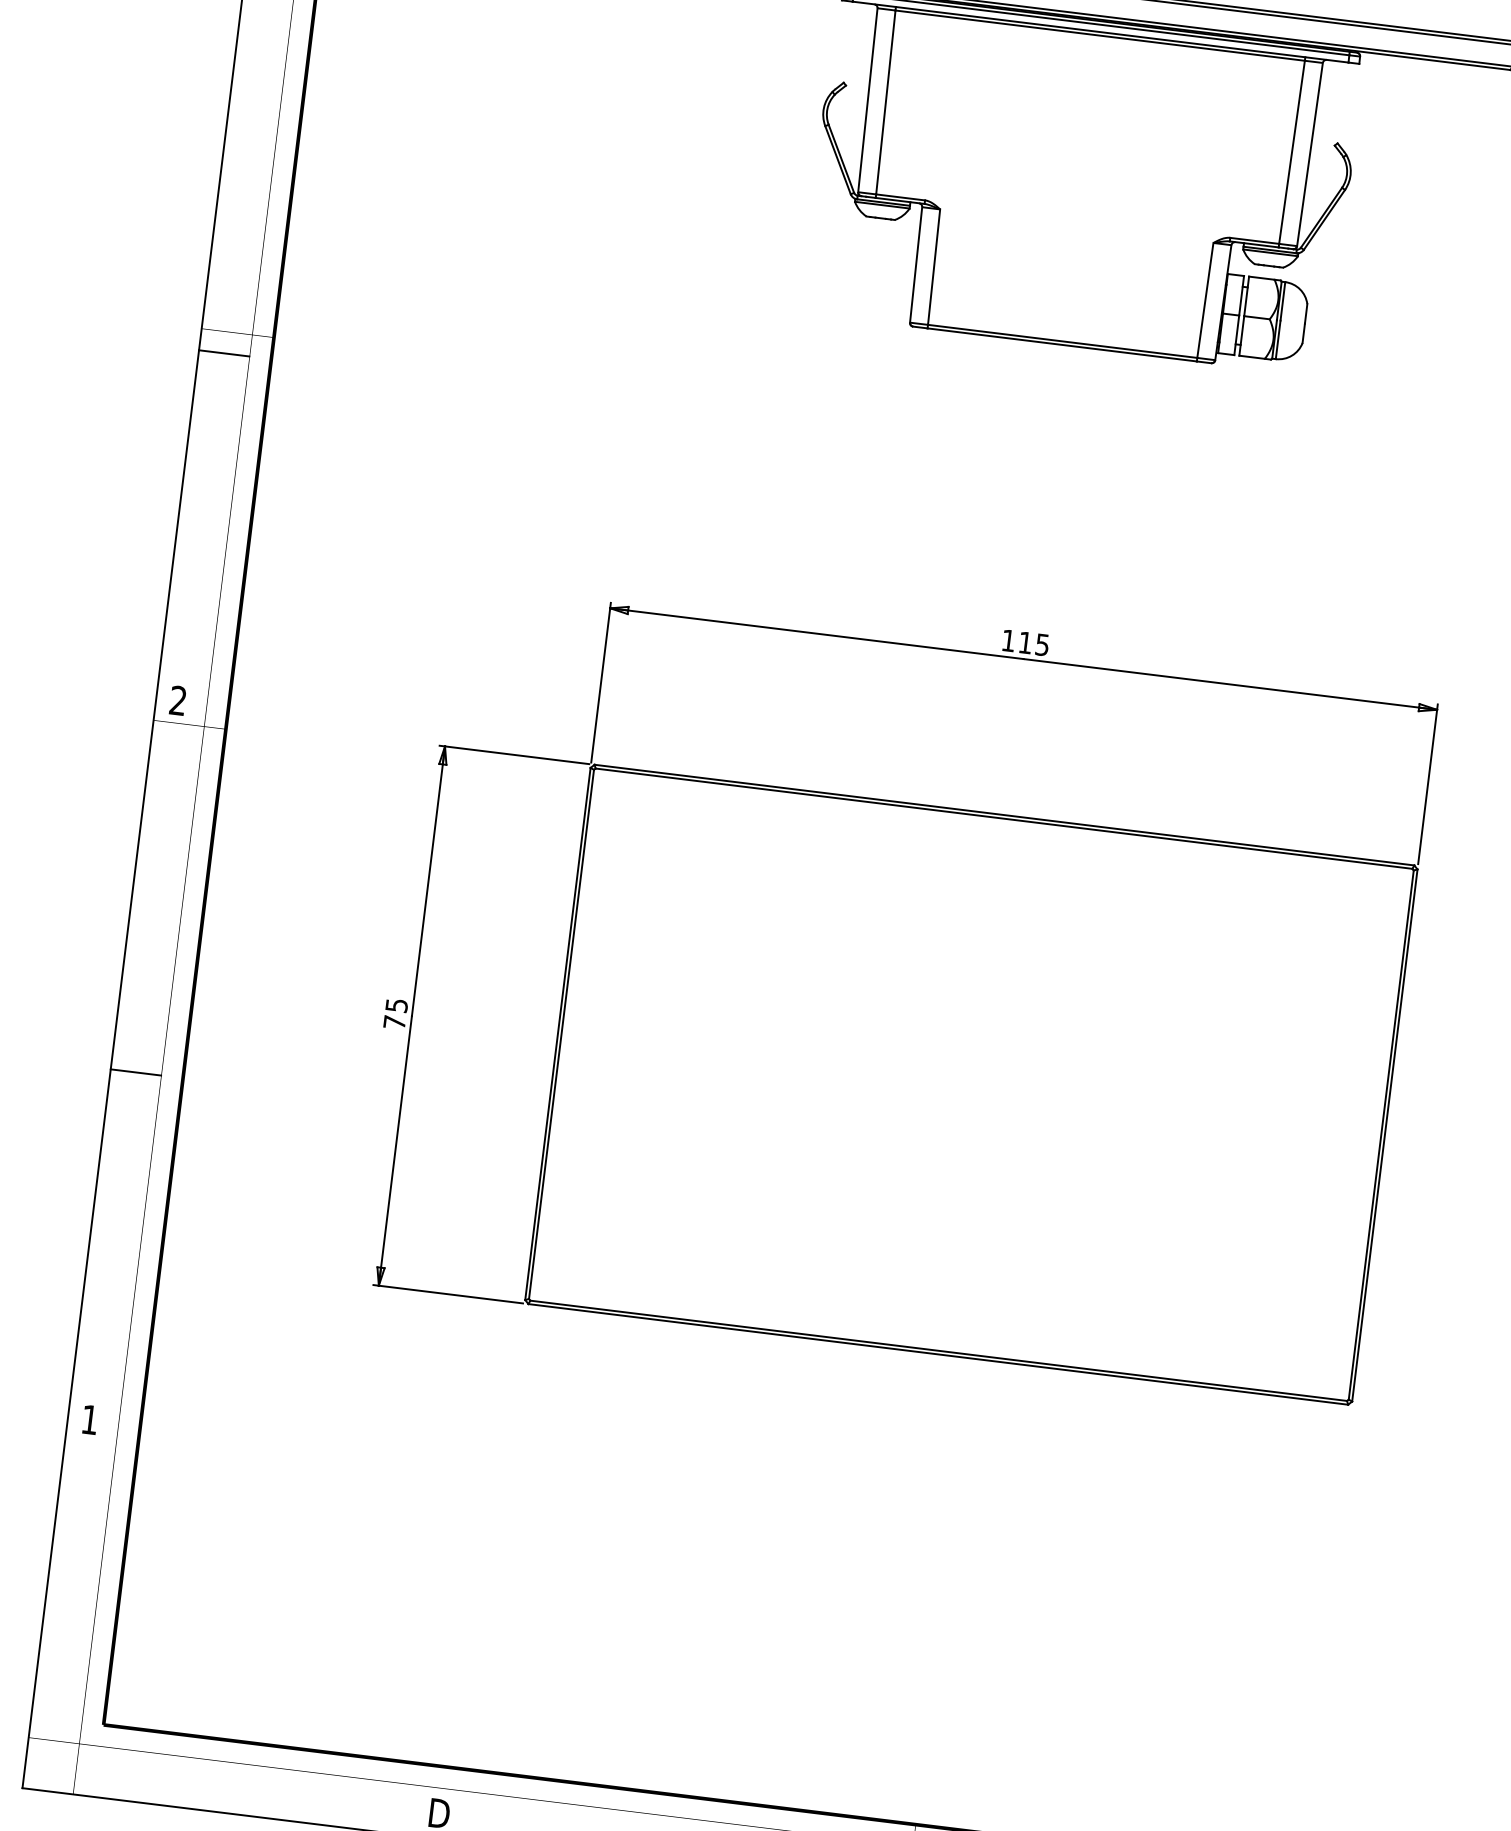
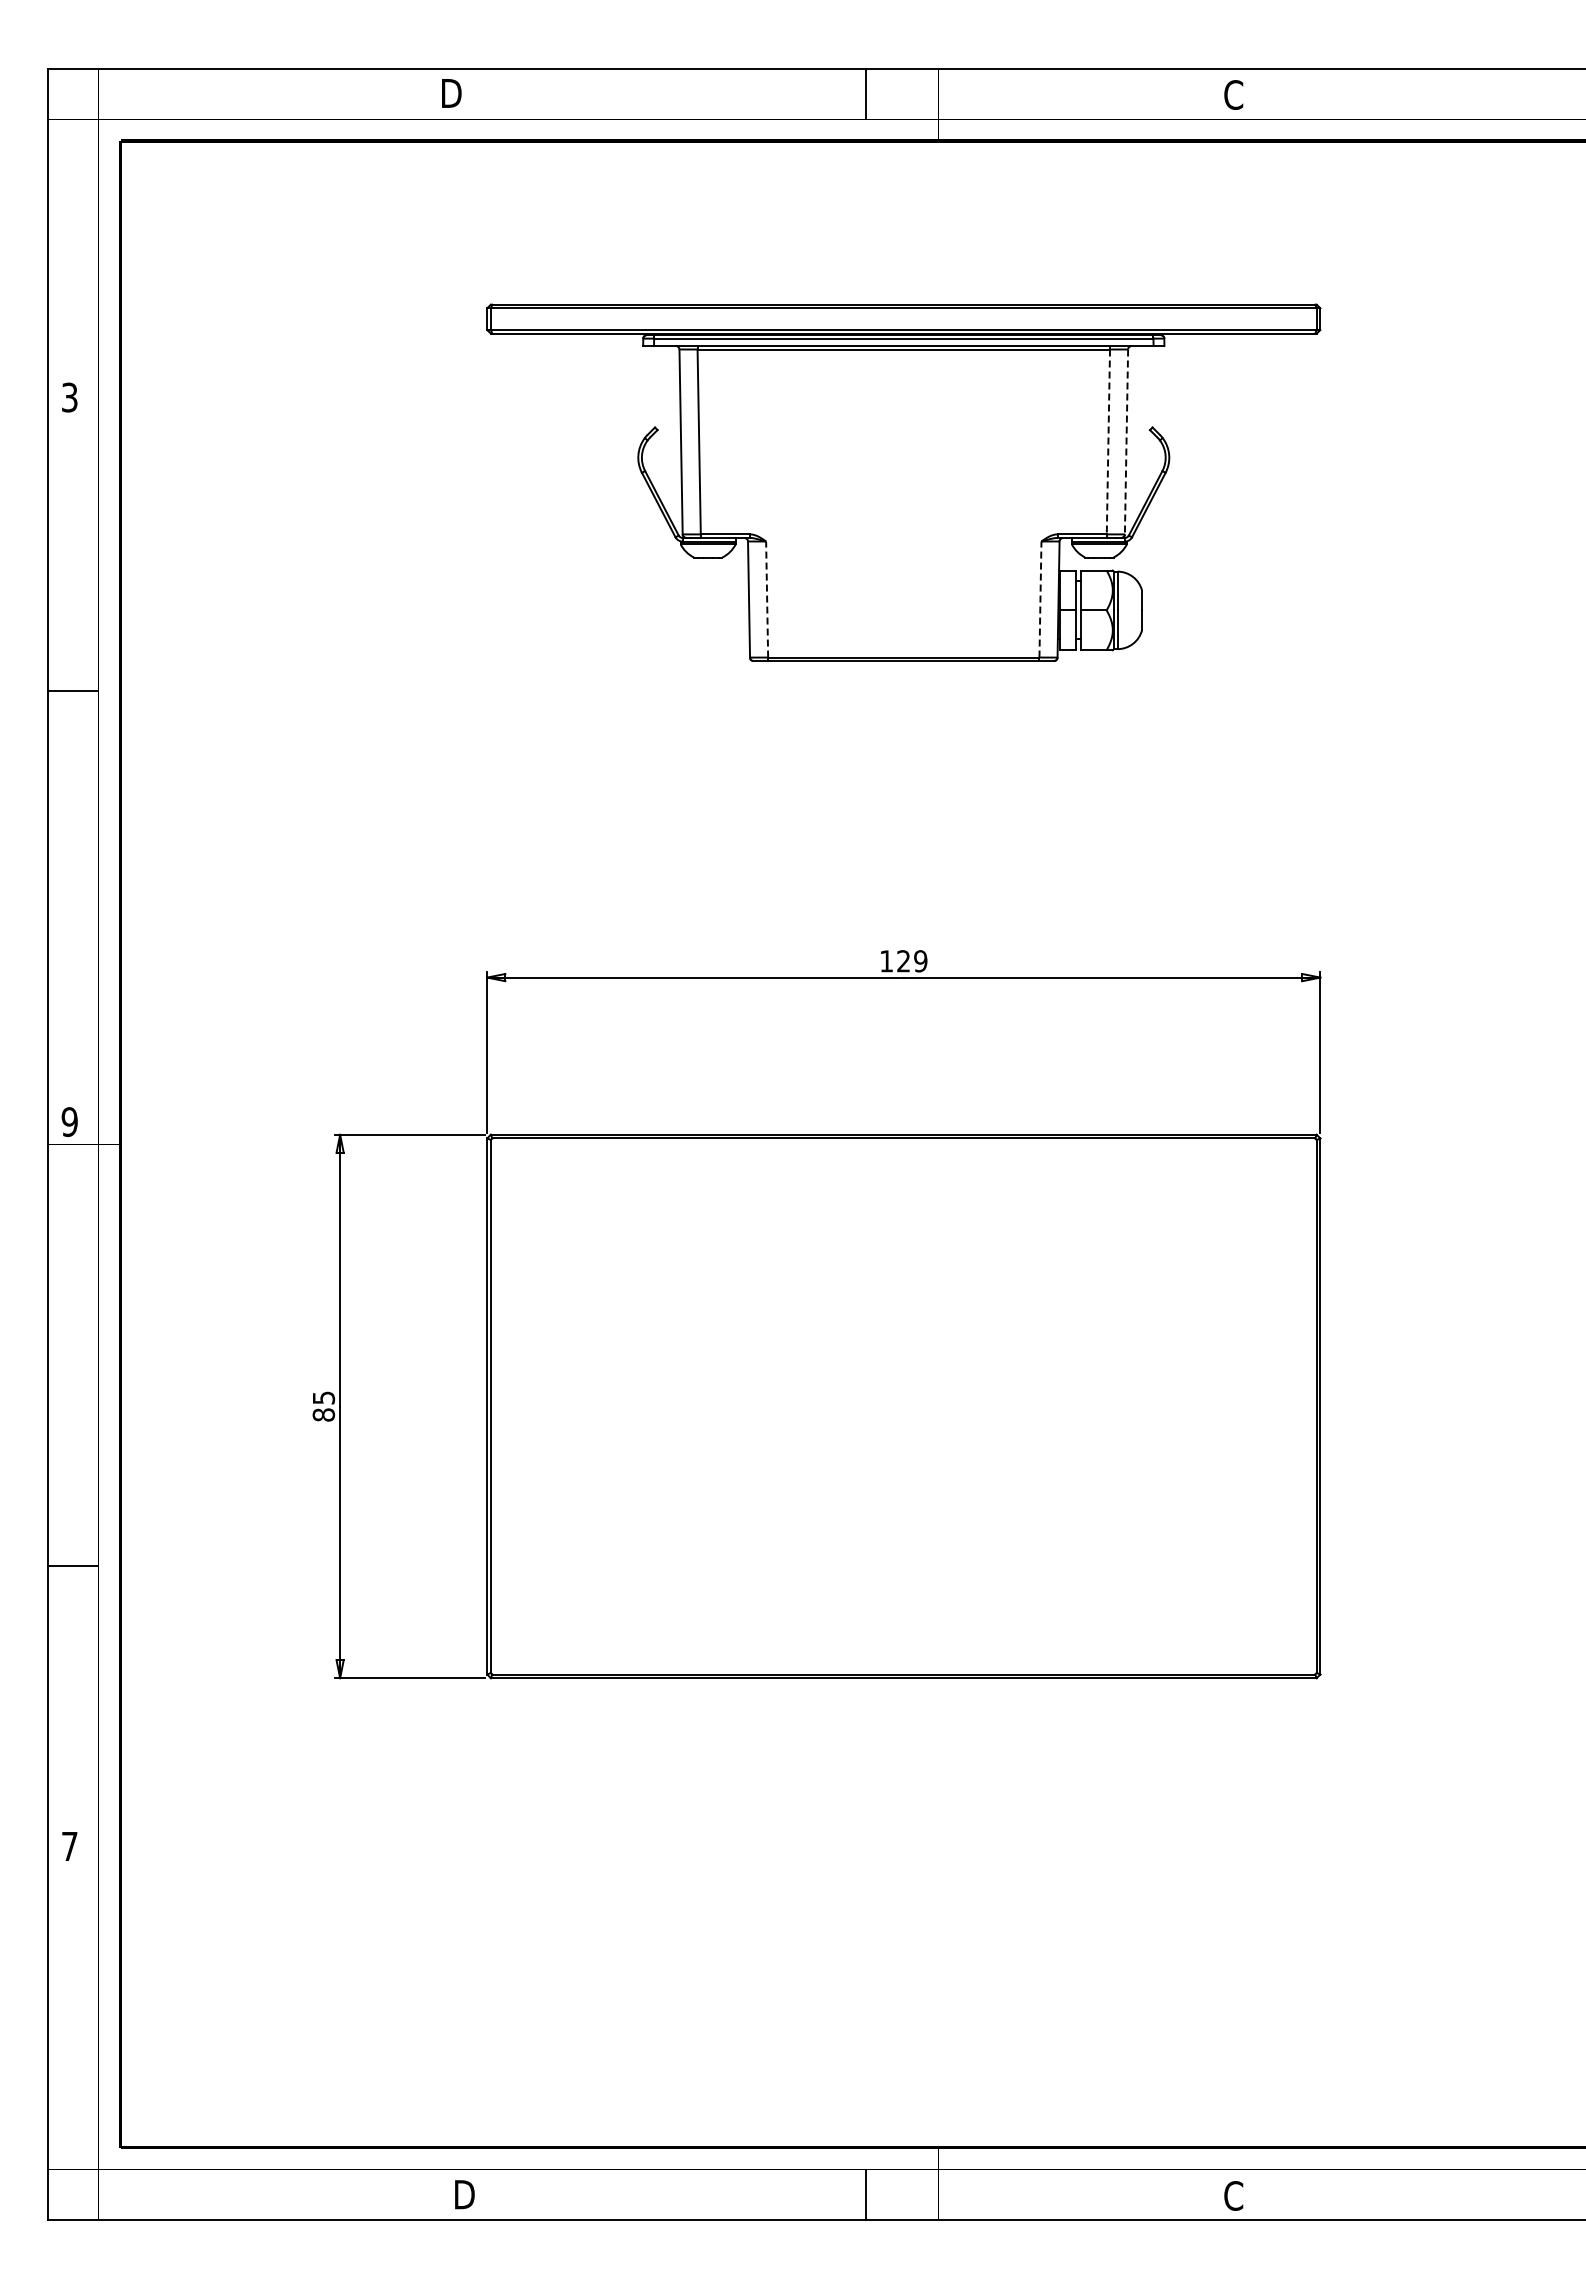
line: (1292, 152) -> (1108, 442), solid -> dashed
line: (1309, 155) -> (1126, 442), solid -> dashed
line: (934, 267) -> (767, 599), solid -> dashed
line: (1205, 300) -> (1040, 599), solid -> dashed
line: (223, 353) -> (72, 690), moved
text: (1034, 644) -> (912, 961), 115 -> 129
text: (177, 701) -> (69, 1122), 2 -> 9
text: (394, 1021) -> (323, 1414), 75 -> 85
line: (135, 1072) -> (72, 1566), moved
text: (89, 1419) -> (69, 1846), 1 -> 7

